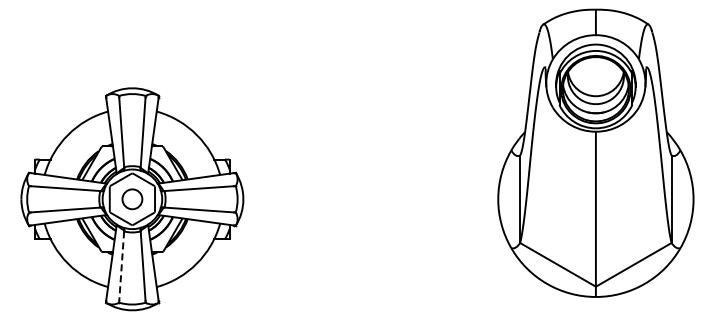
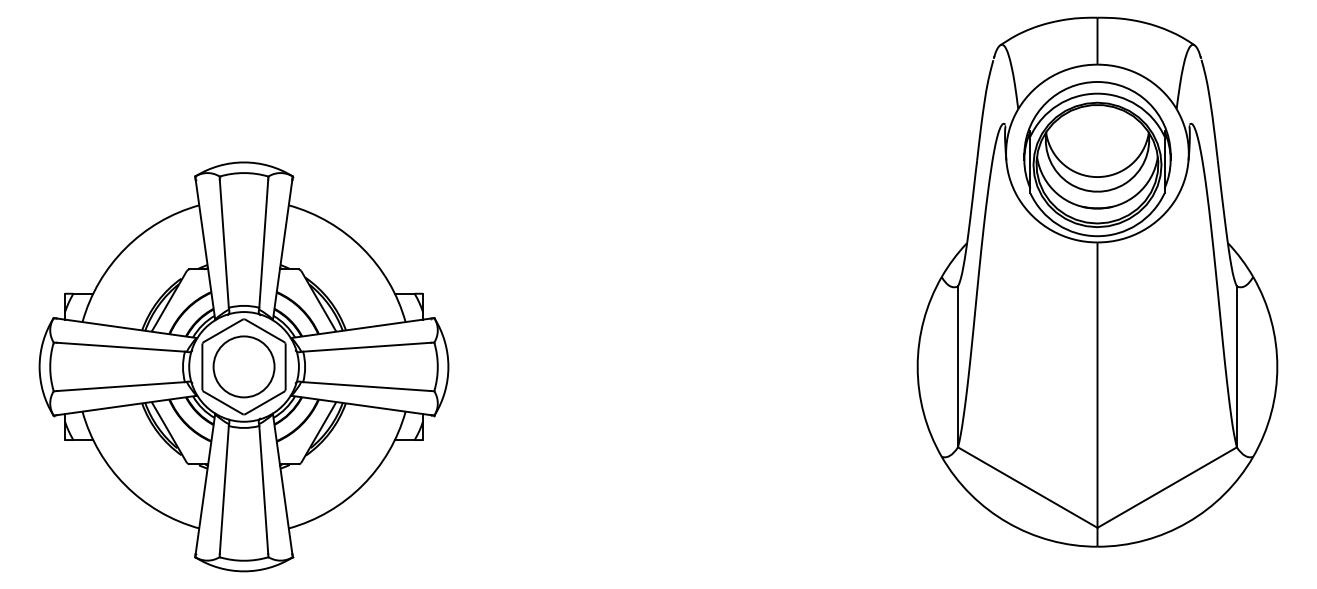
circle: (131, 198) -> (242, 365), size x1.67
line: (121, 266) -> (223, 490), dashed -> solid

